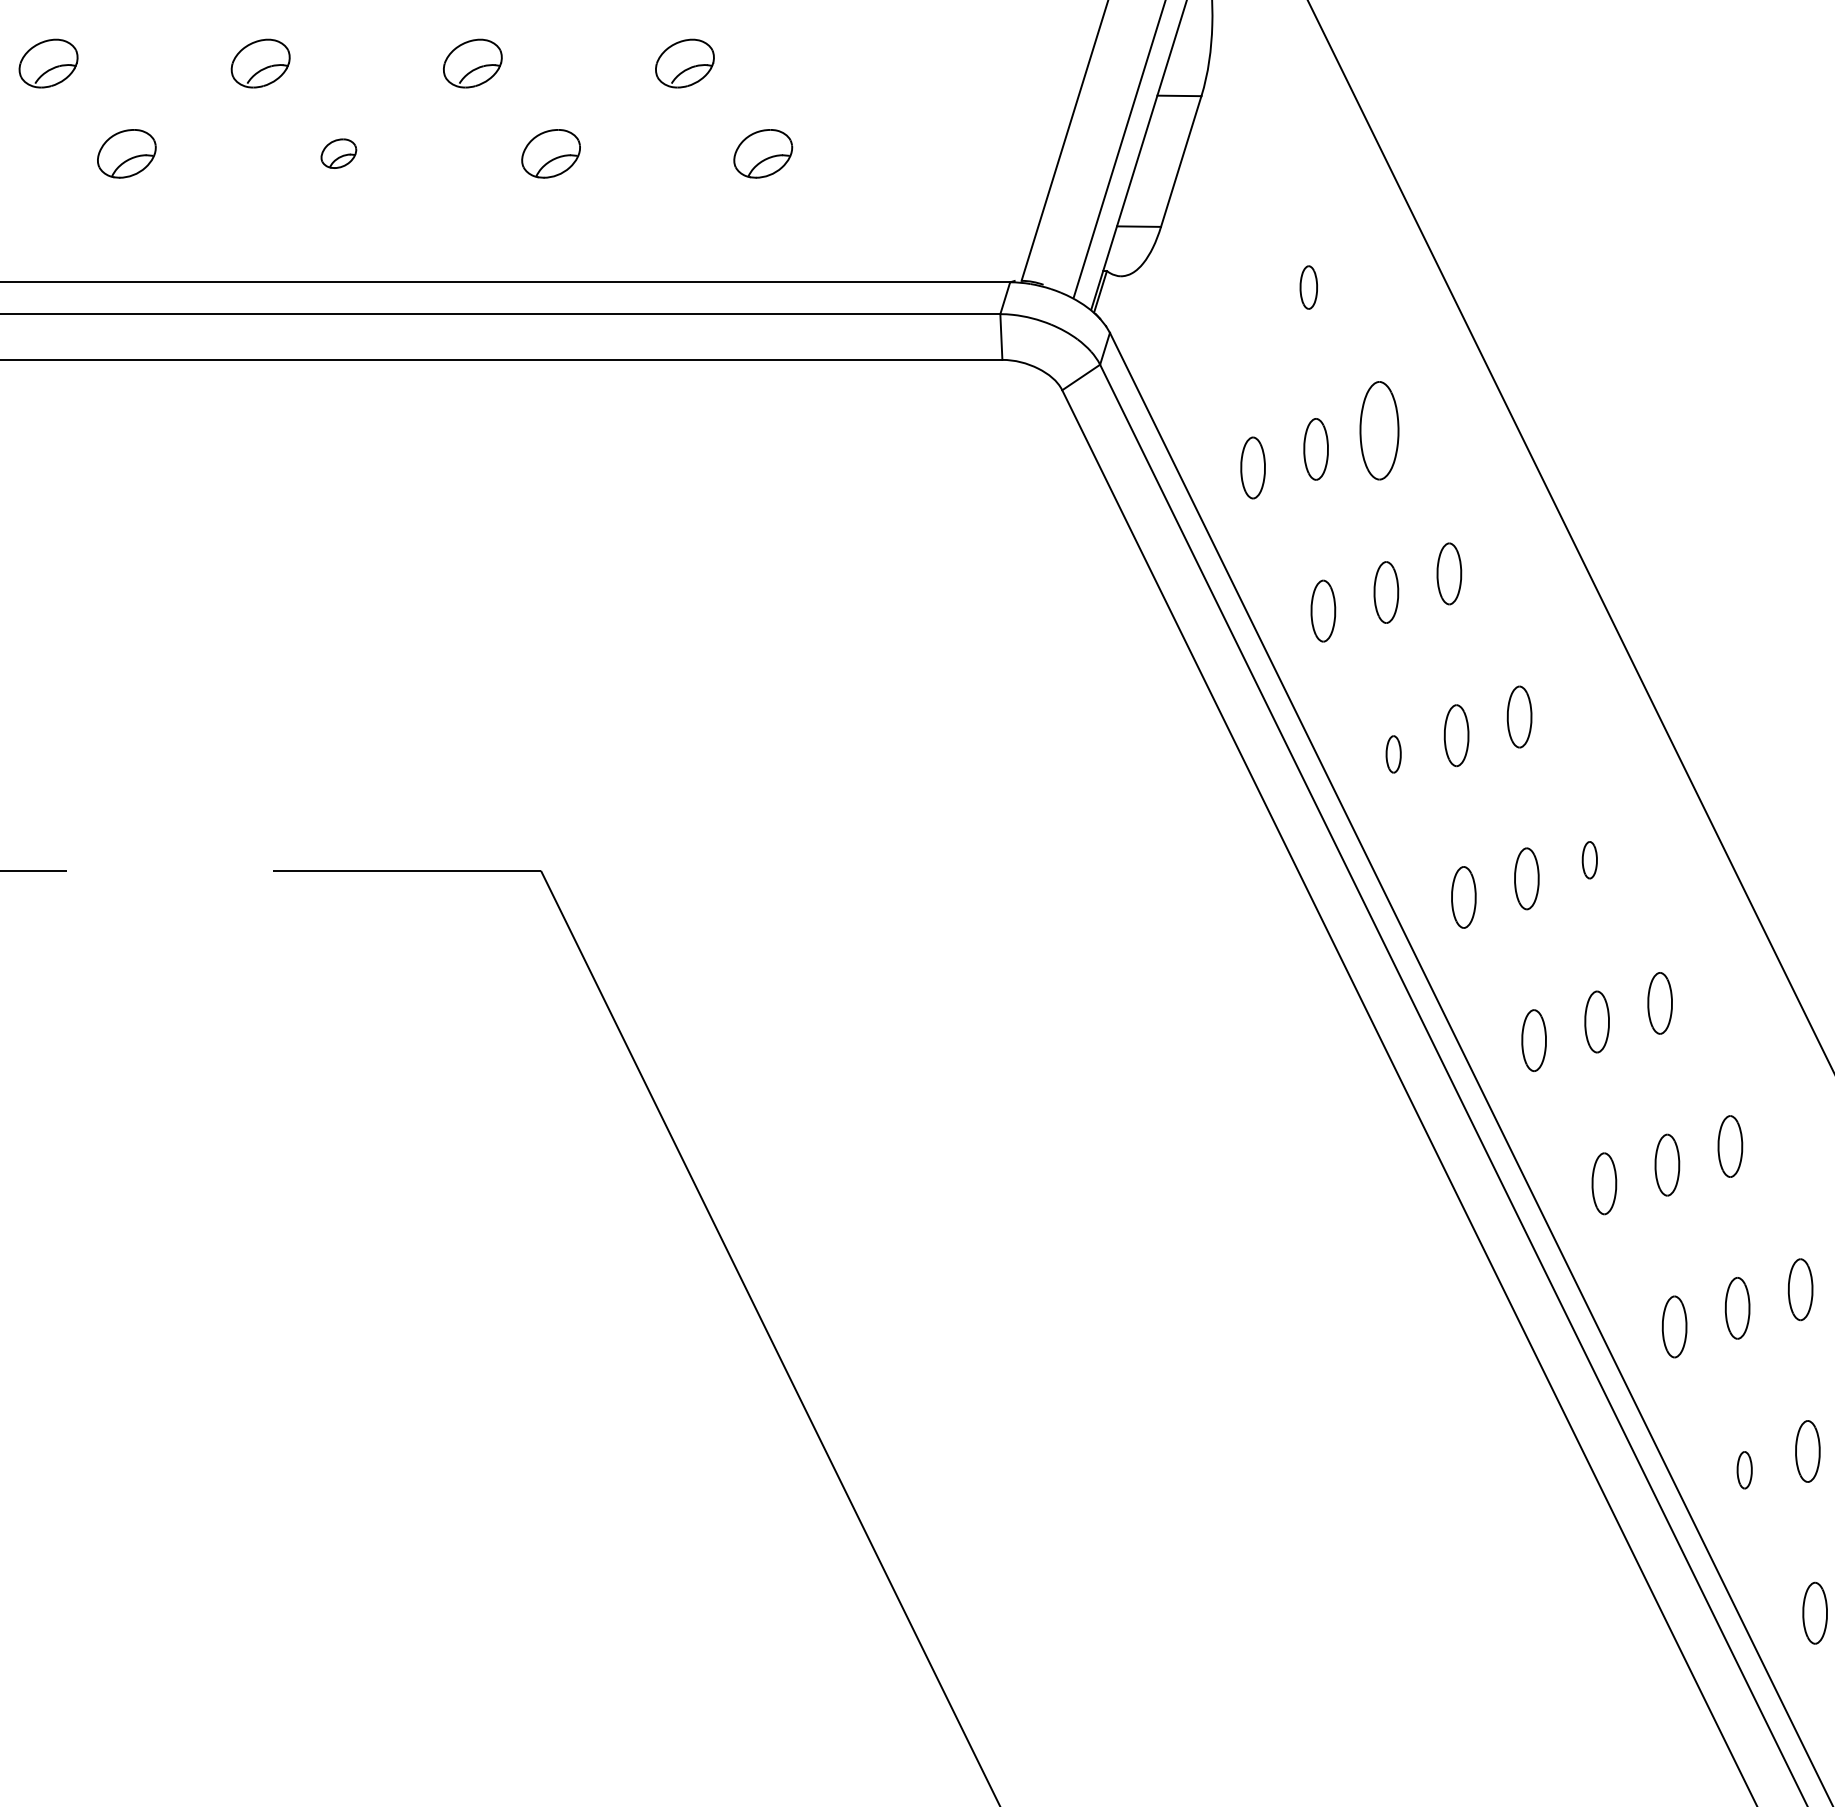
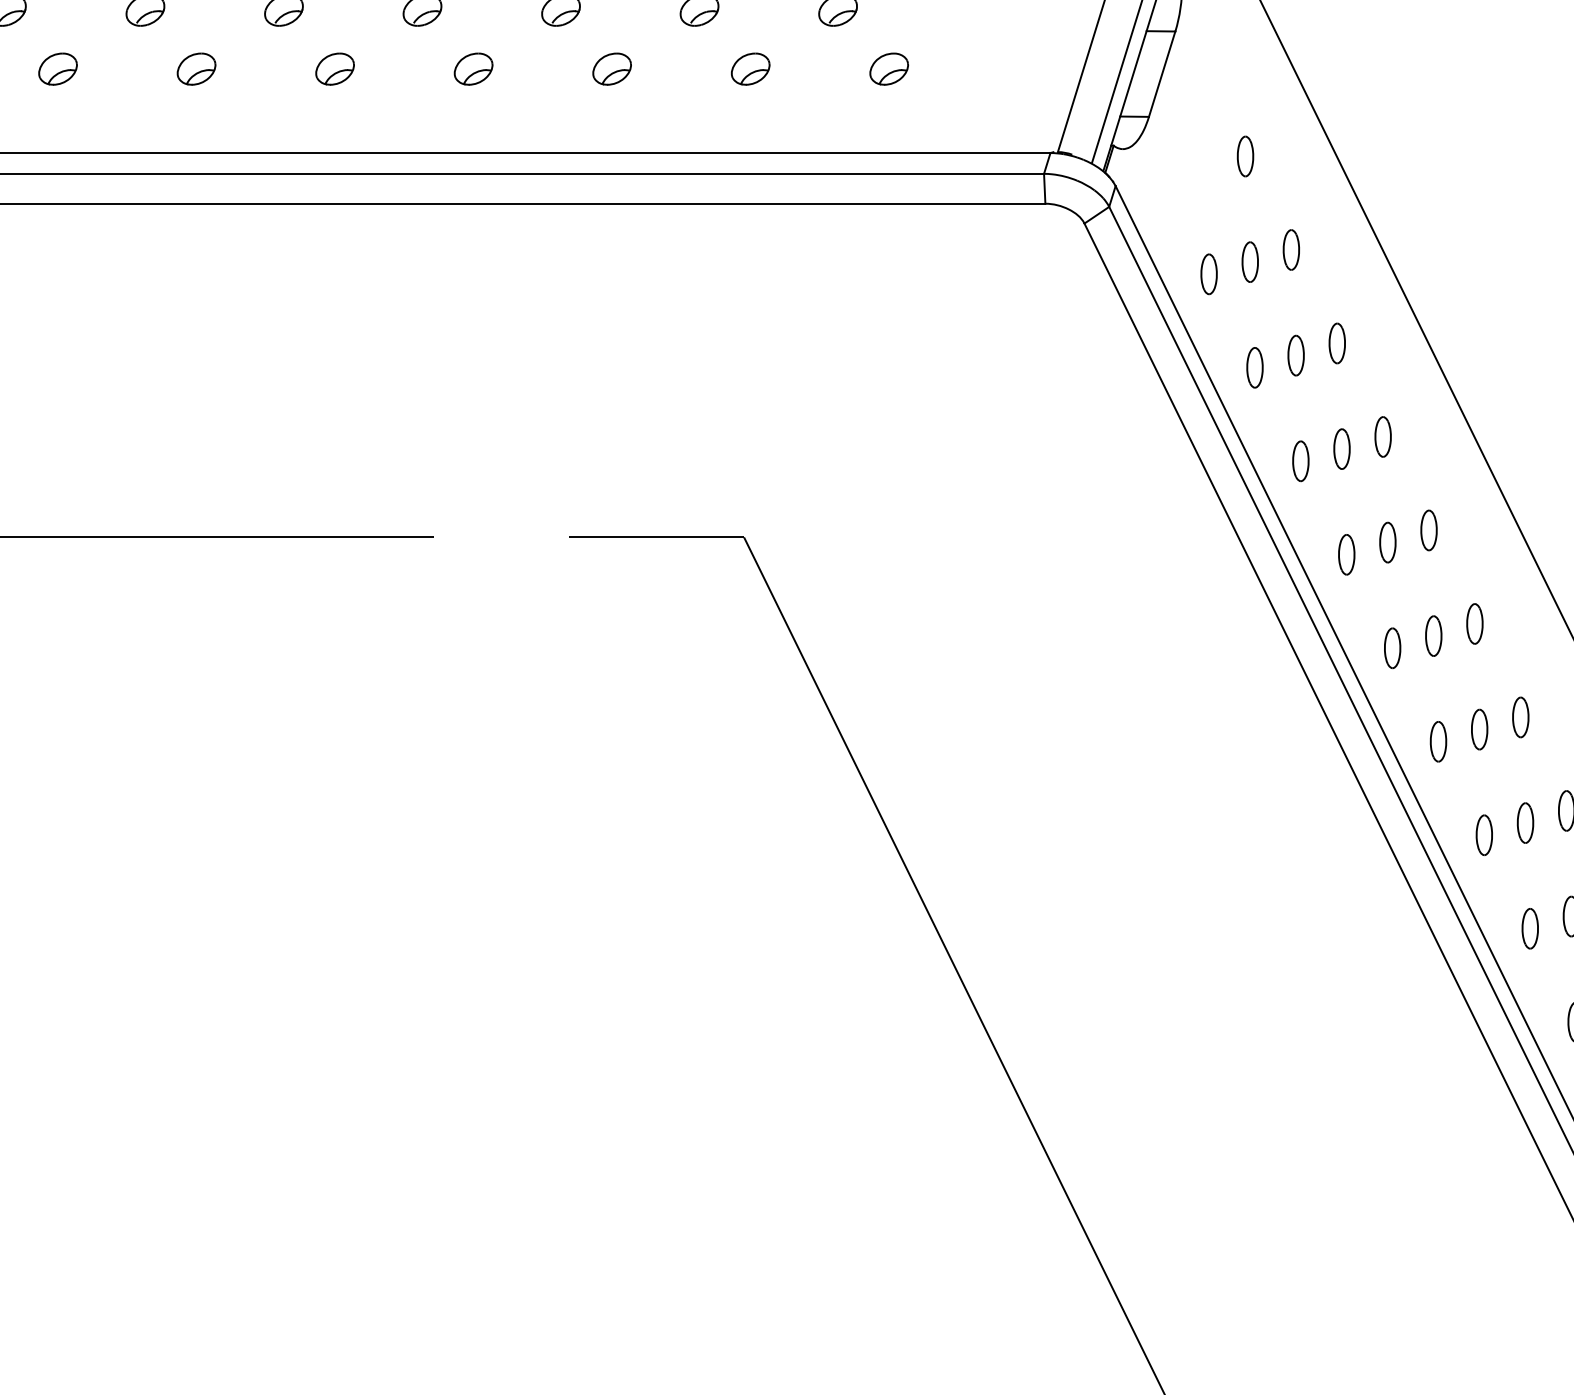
part: (337, 152) -> (611, 68), size x1.67
part: (1308, 287) -> (1245, 156), size x1.43
part: (1377, 429) -> (1290, 249), size x0.62
part: (1393, 754) -> (1300, 461), size x1.67
part: (1589, 860) -> (1428, 530), size x1.67
part: (1743, 1469) -> (1529, 928), size x1.67

